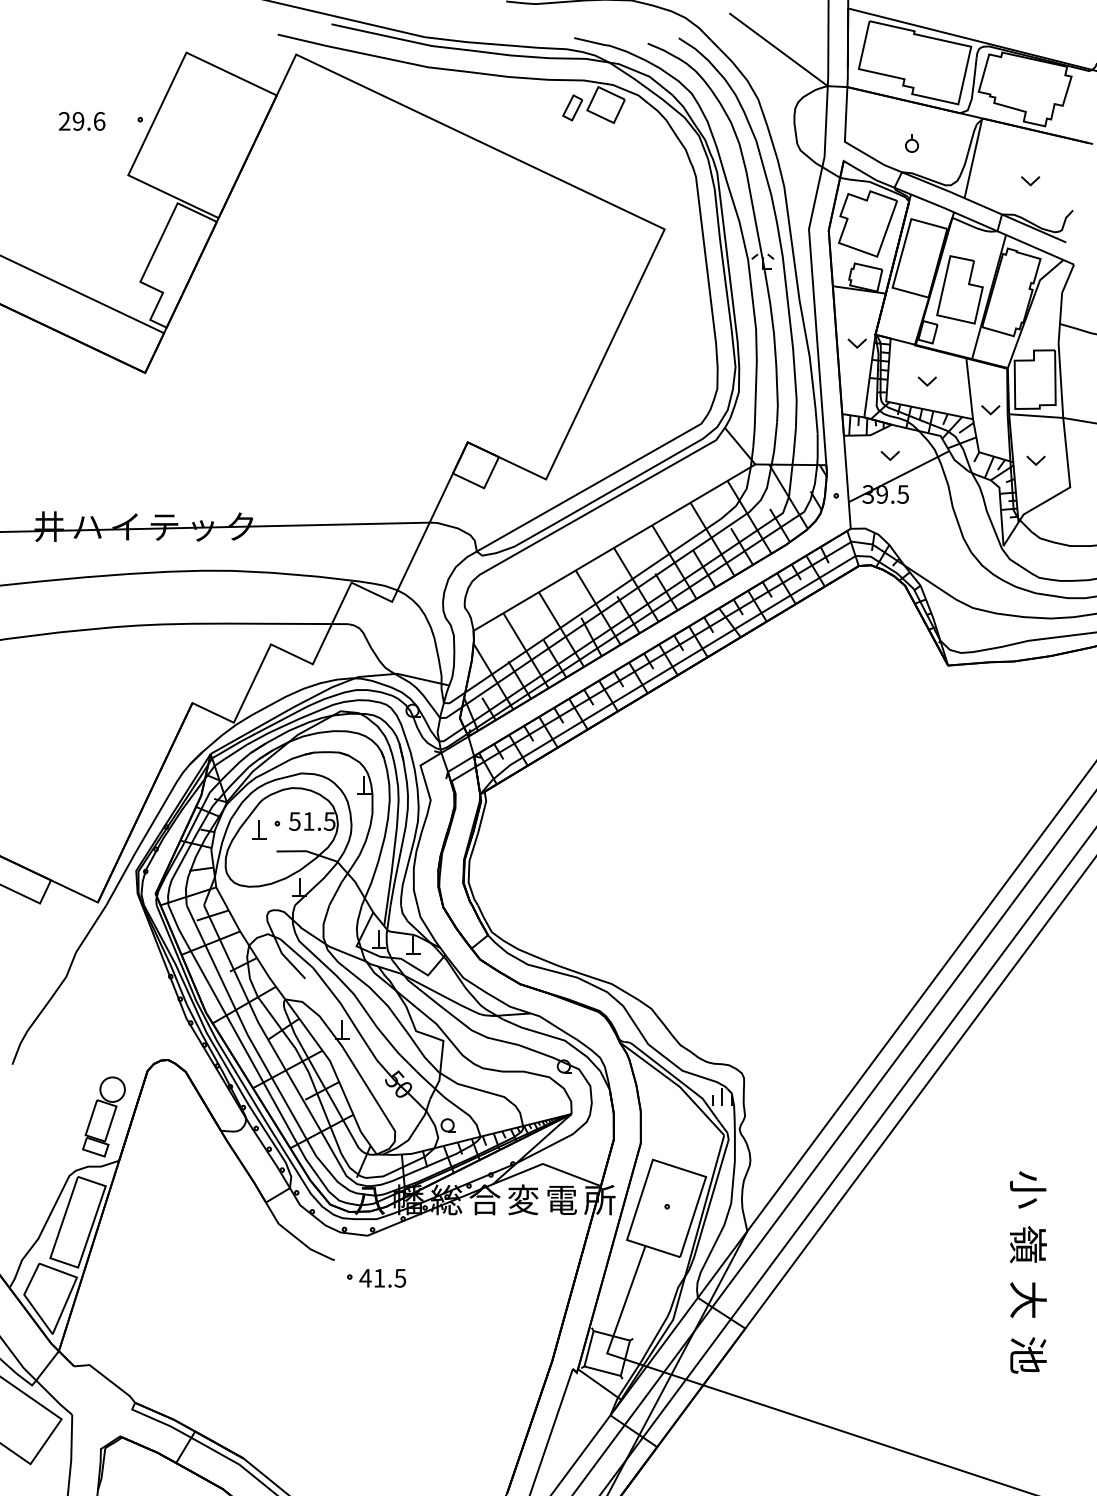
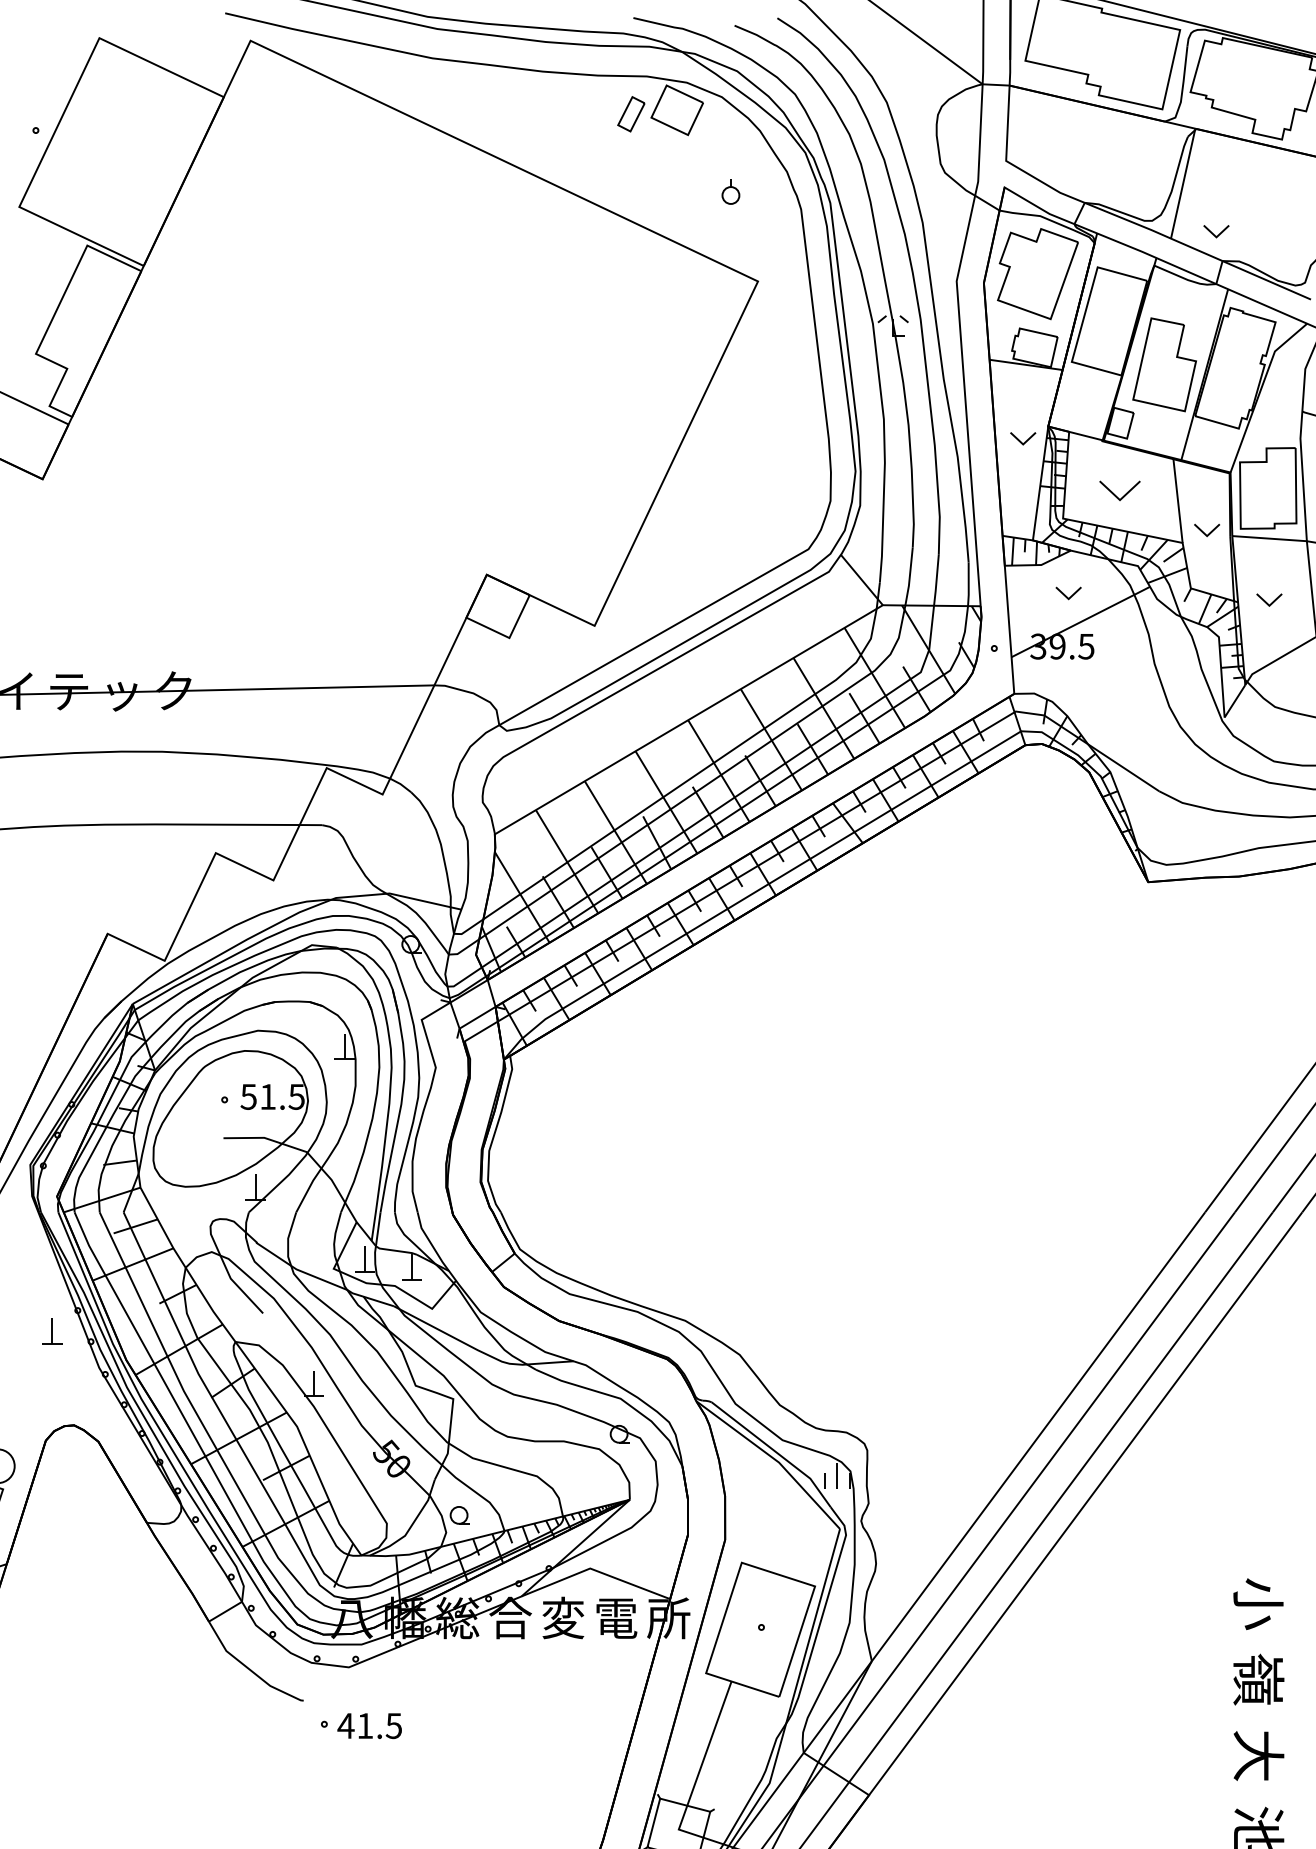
part: (911, 143) -> (730, 192), moved
part: (1030, 181) -> (1216, 232), moved
part: (926, 381) -> (1118, 491), size x1.6
part: (259, 829) -> (52, 1331), moved

